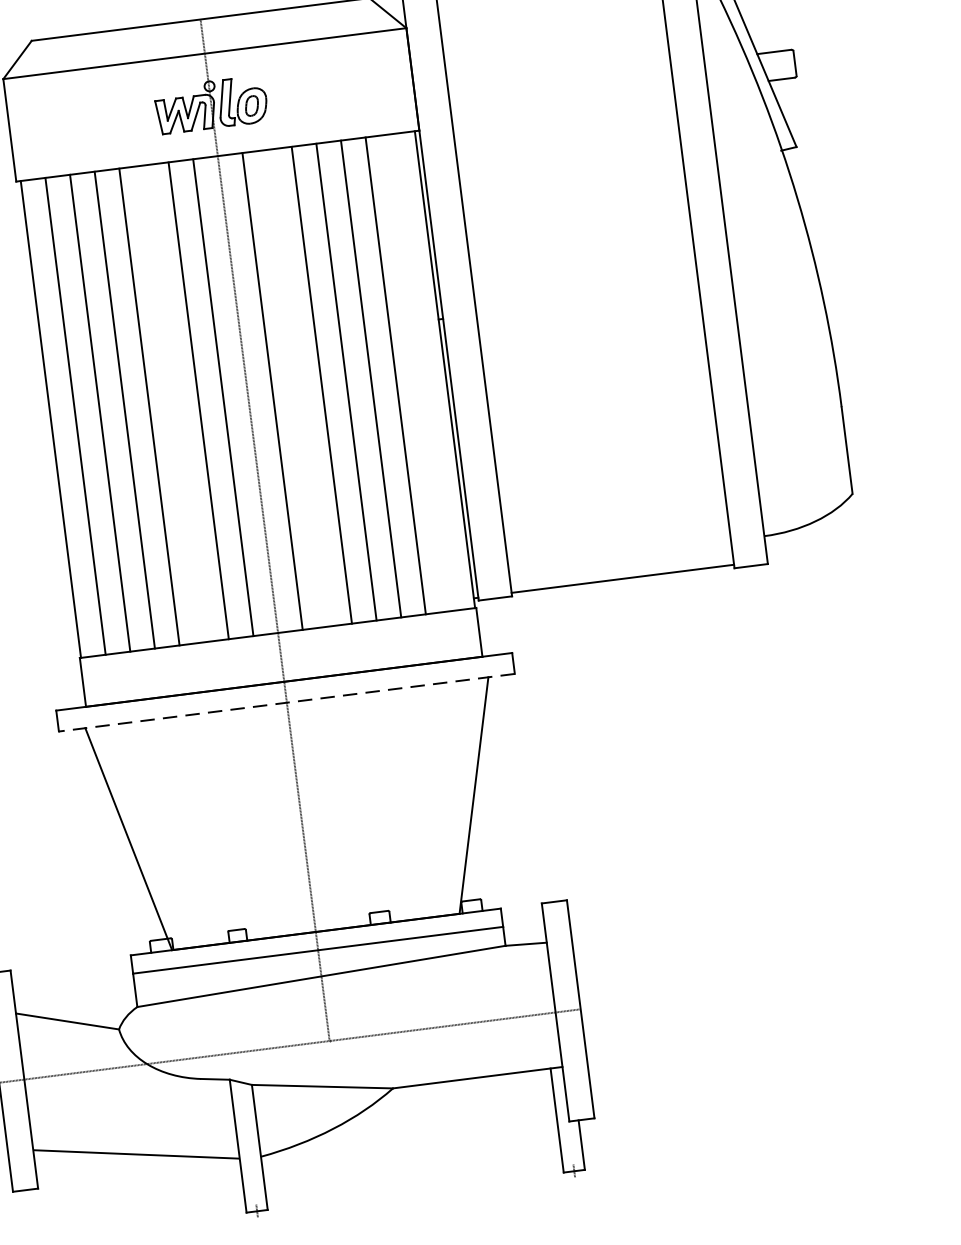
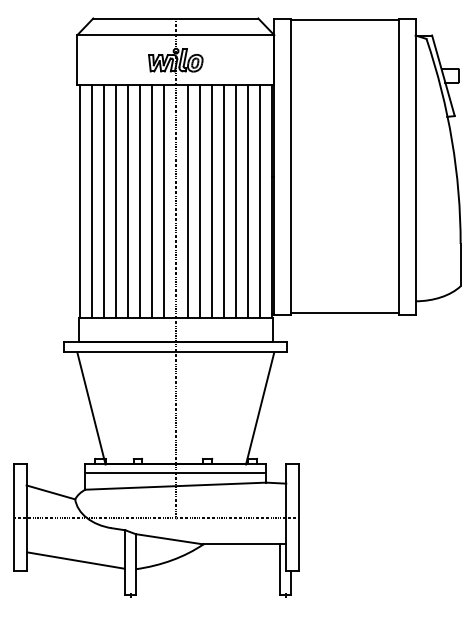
line: (421, 372) -> (260, 201), added
line: (296, 387) -> (199, 201), added
line: (173, 403) -> (139, 201), added
line: (286, 702) -> (175, 352), dashed -> solid

